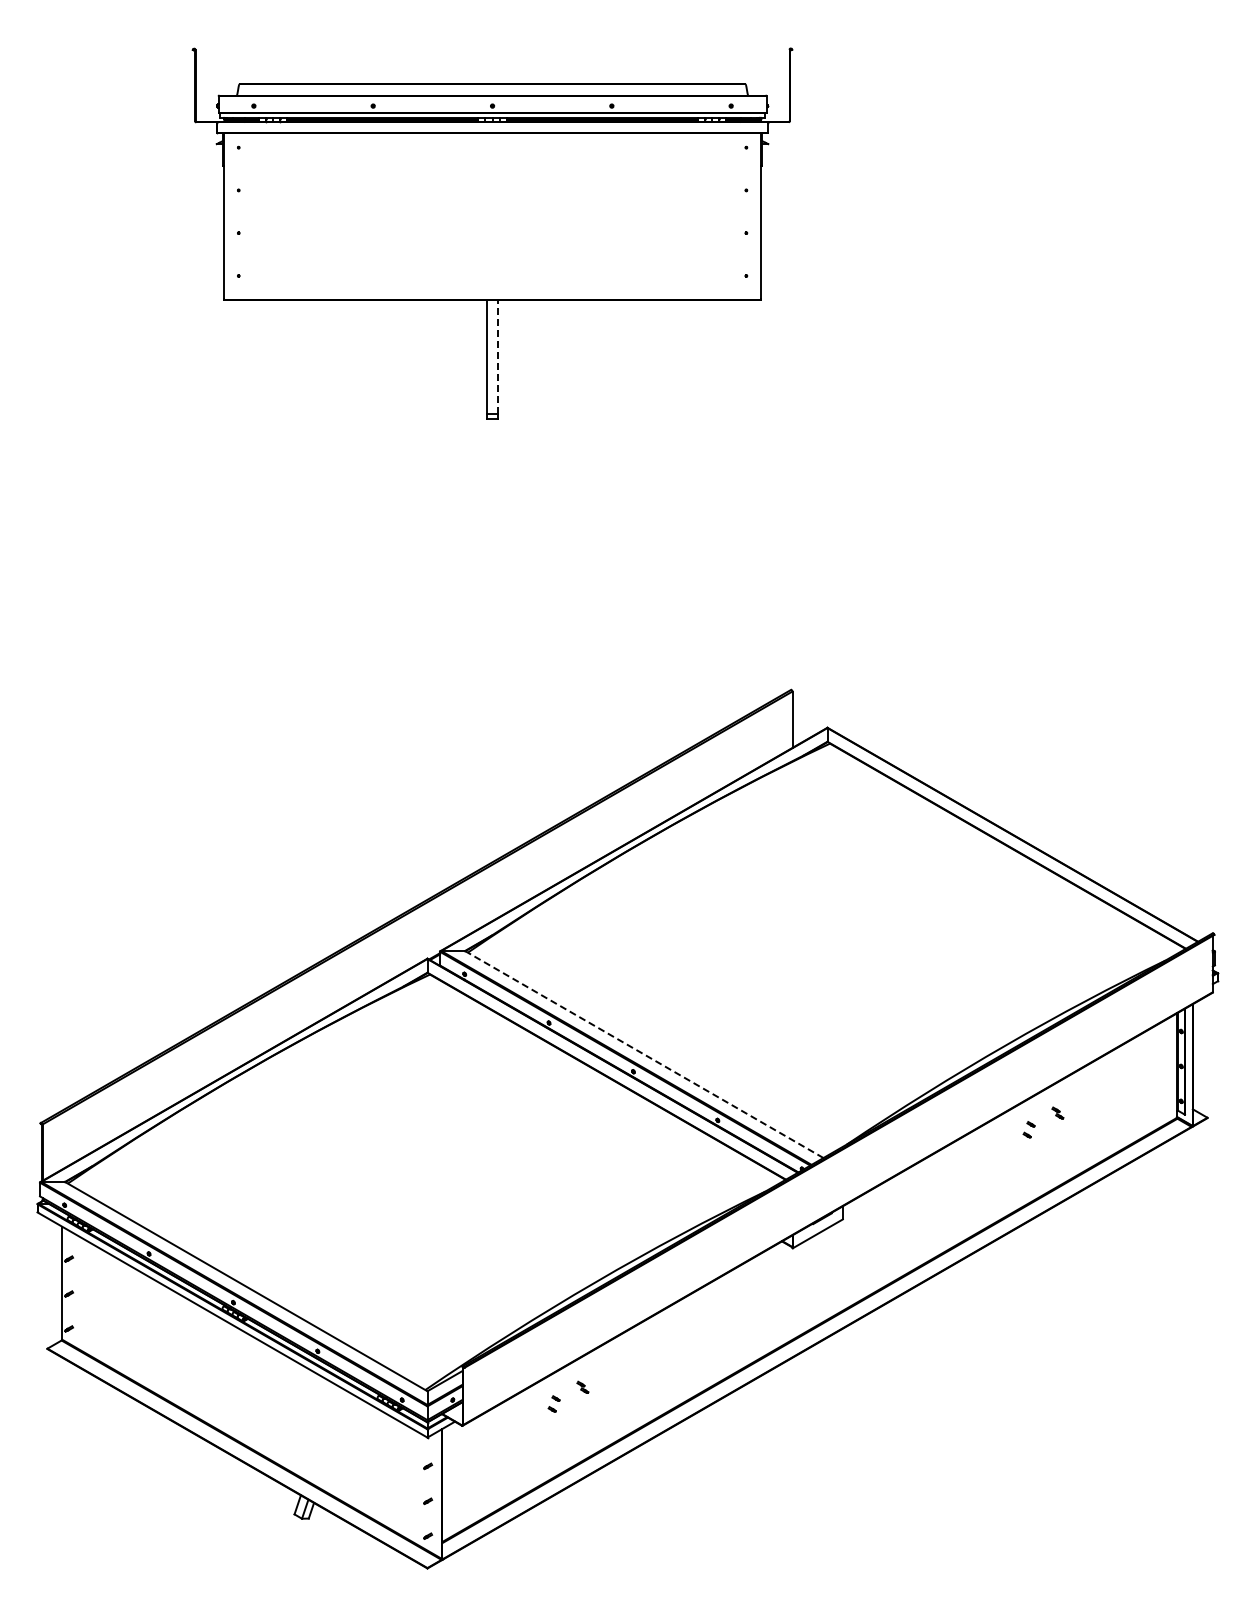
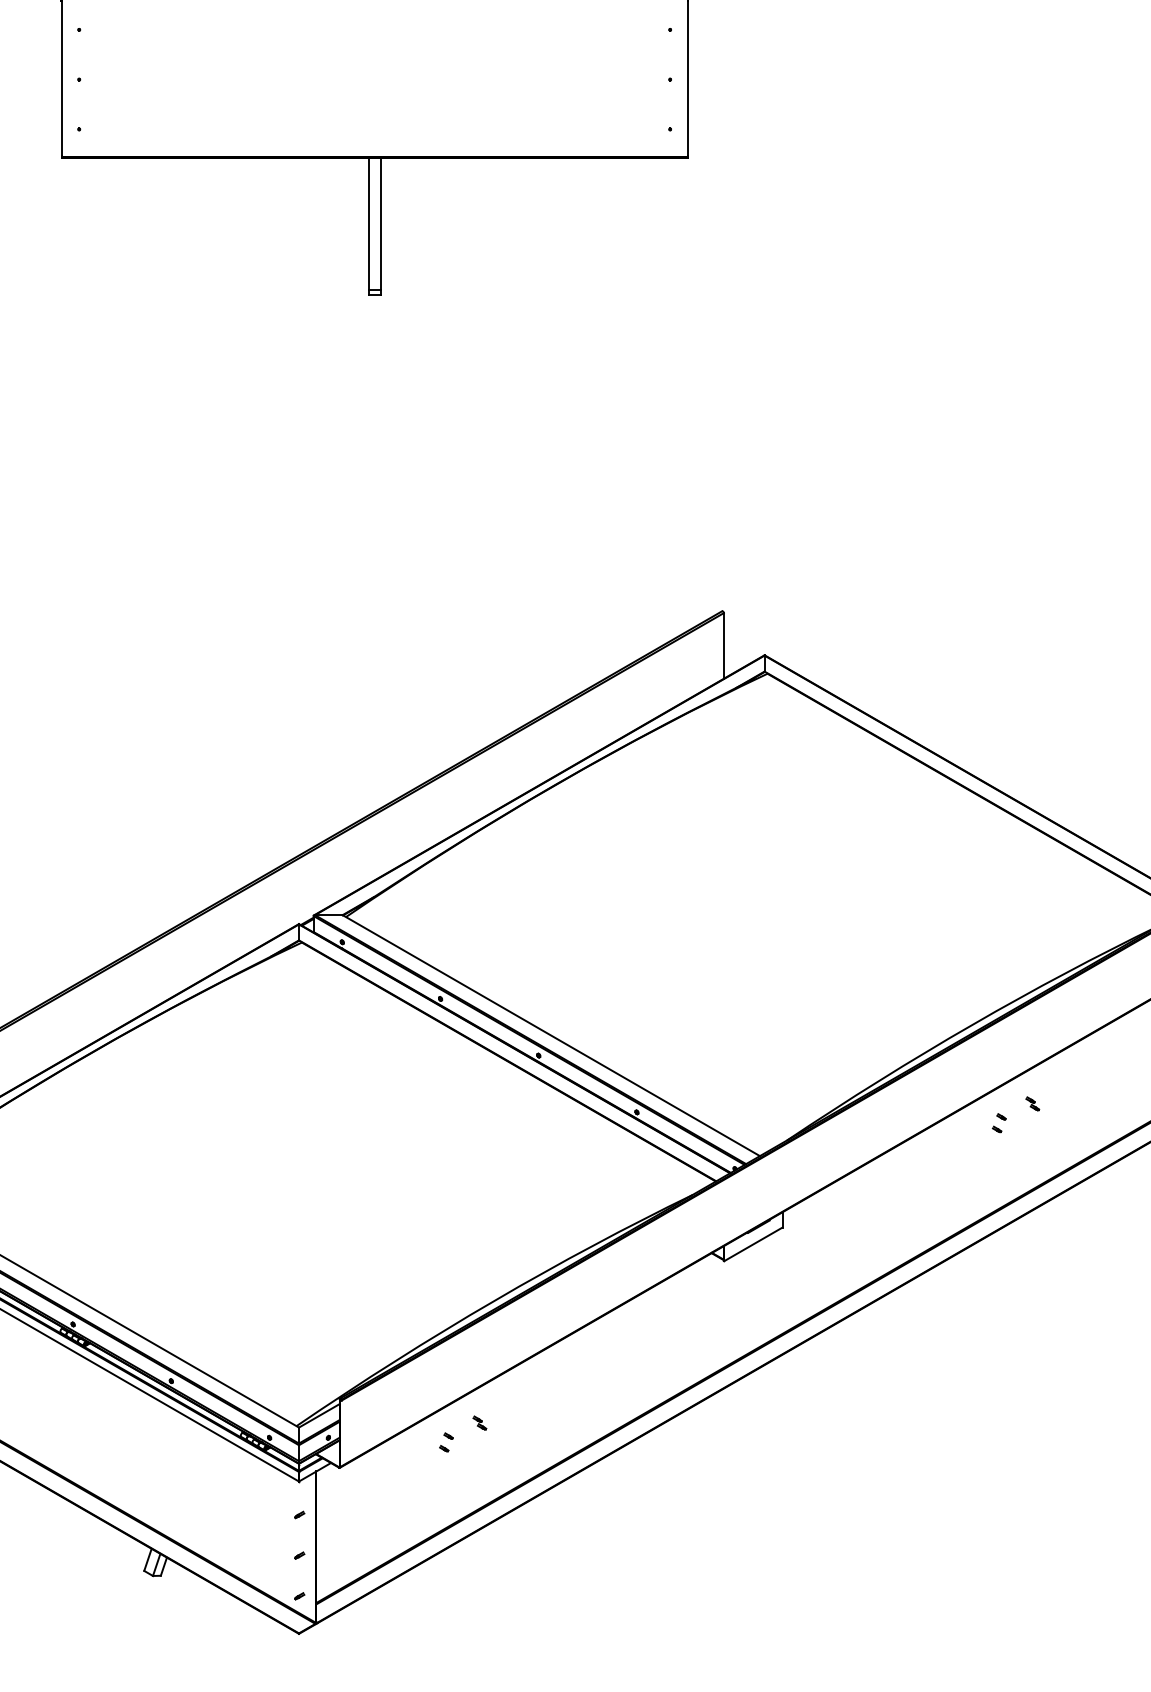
line: (497, 357) -> (380, 224), dashed -> solid
line: (644, 1054) -> (551, 1035), dashed -> solid

